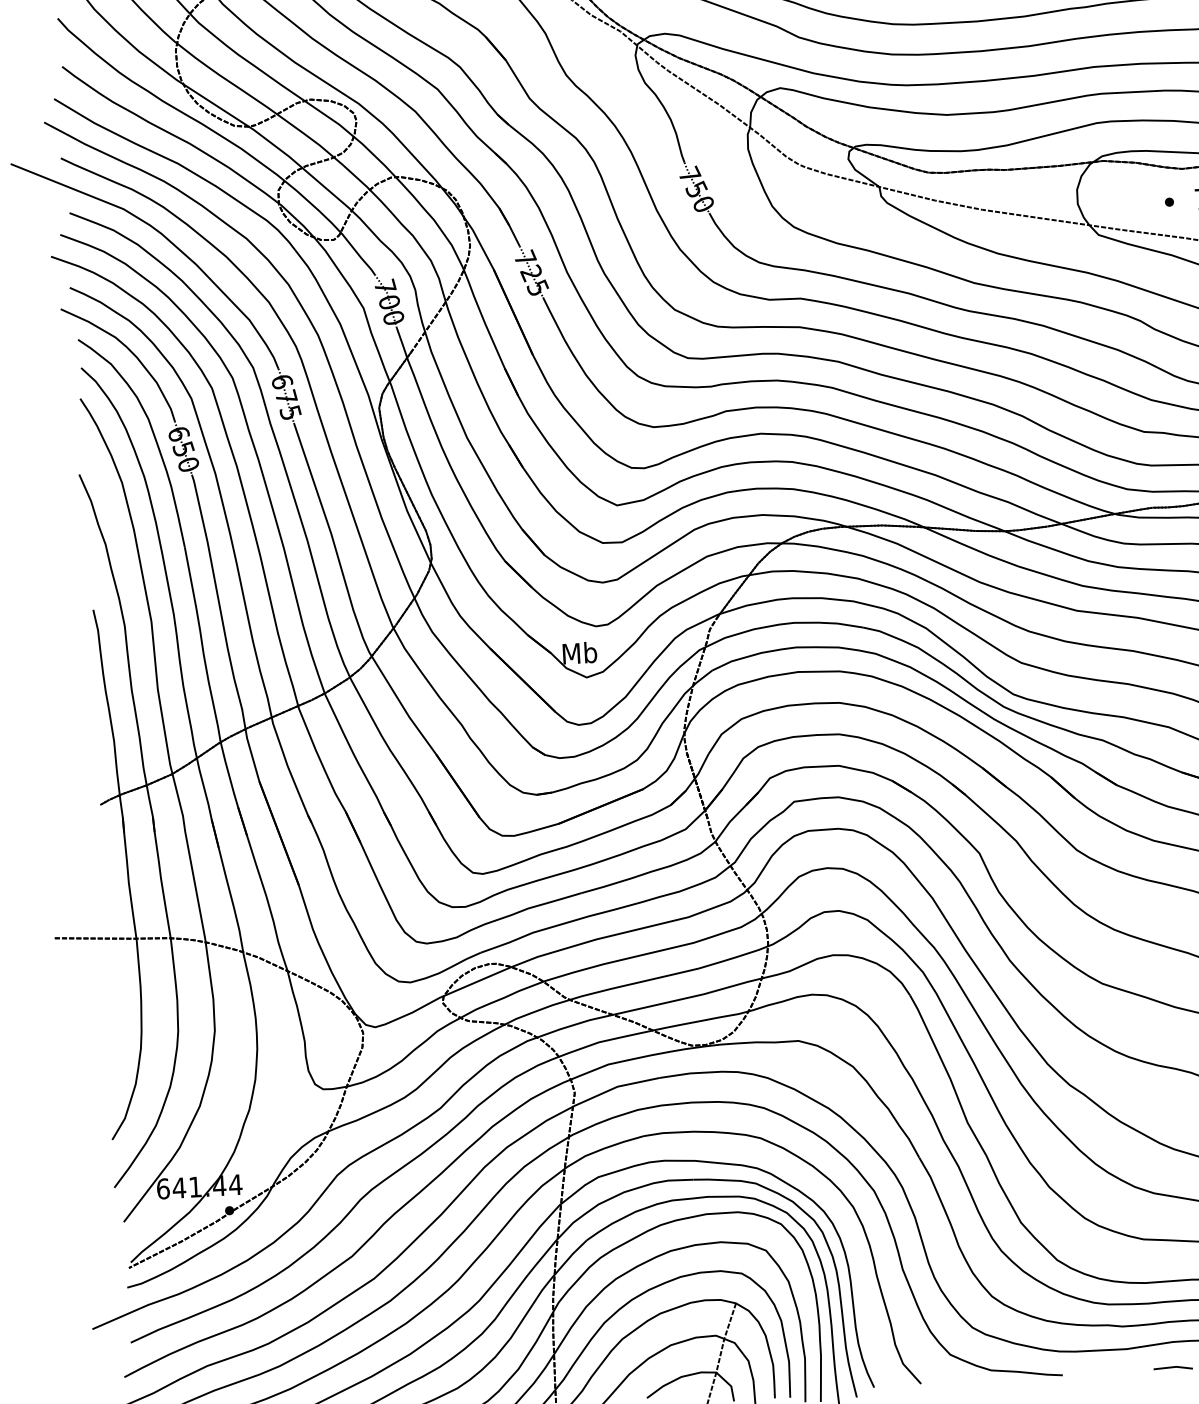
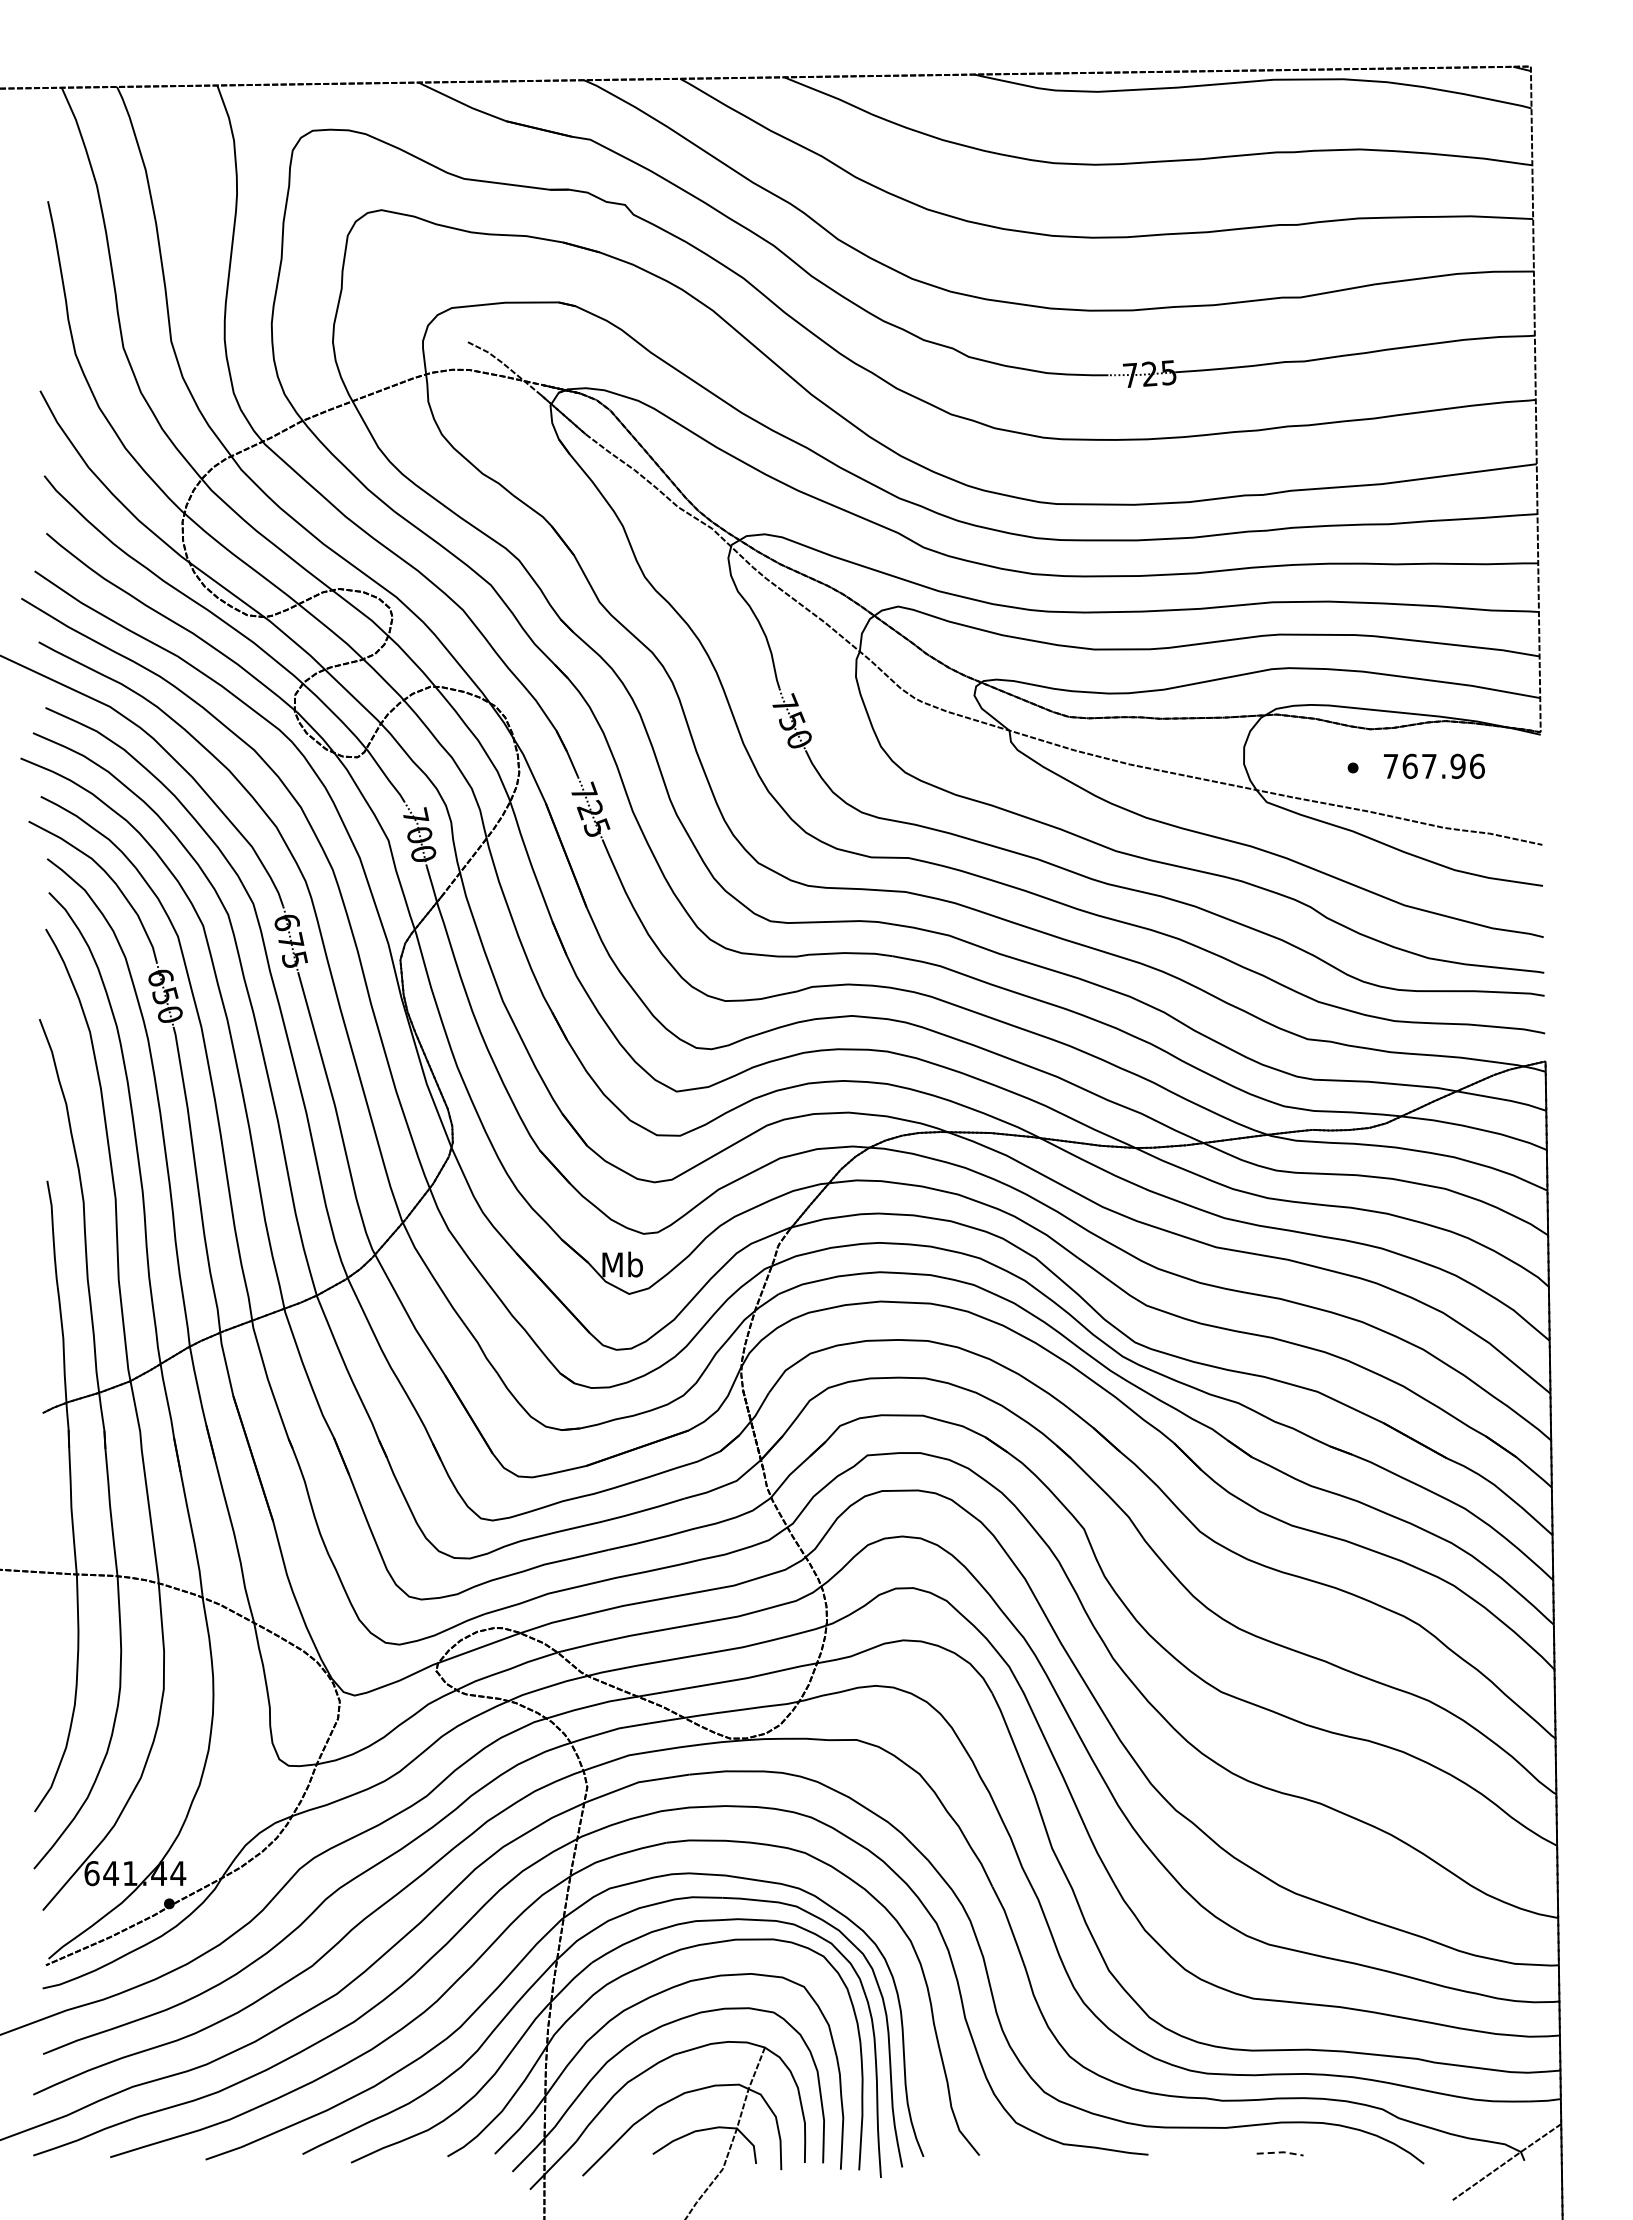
line: (1174, 1367) -> (1281, 2152), solid -> dashed

